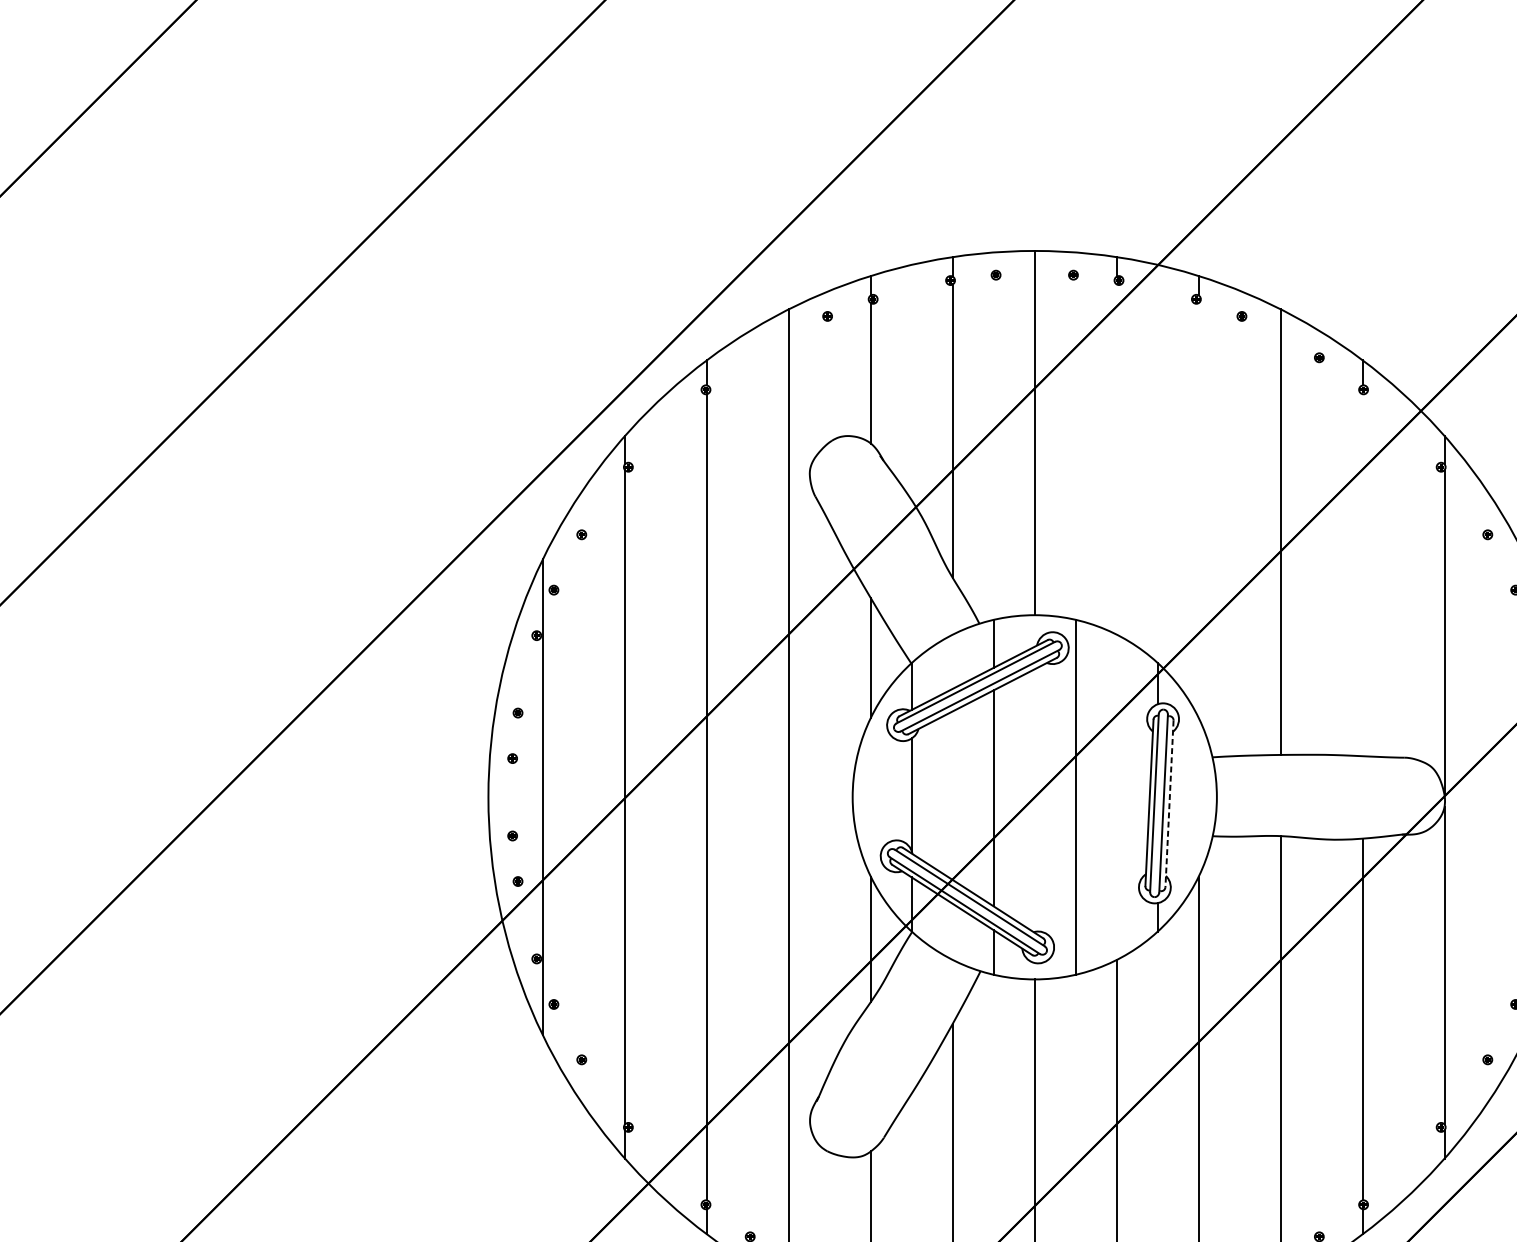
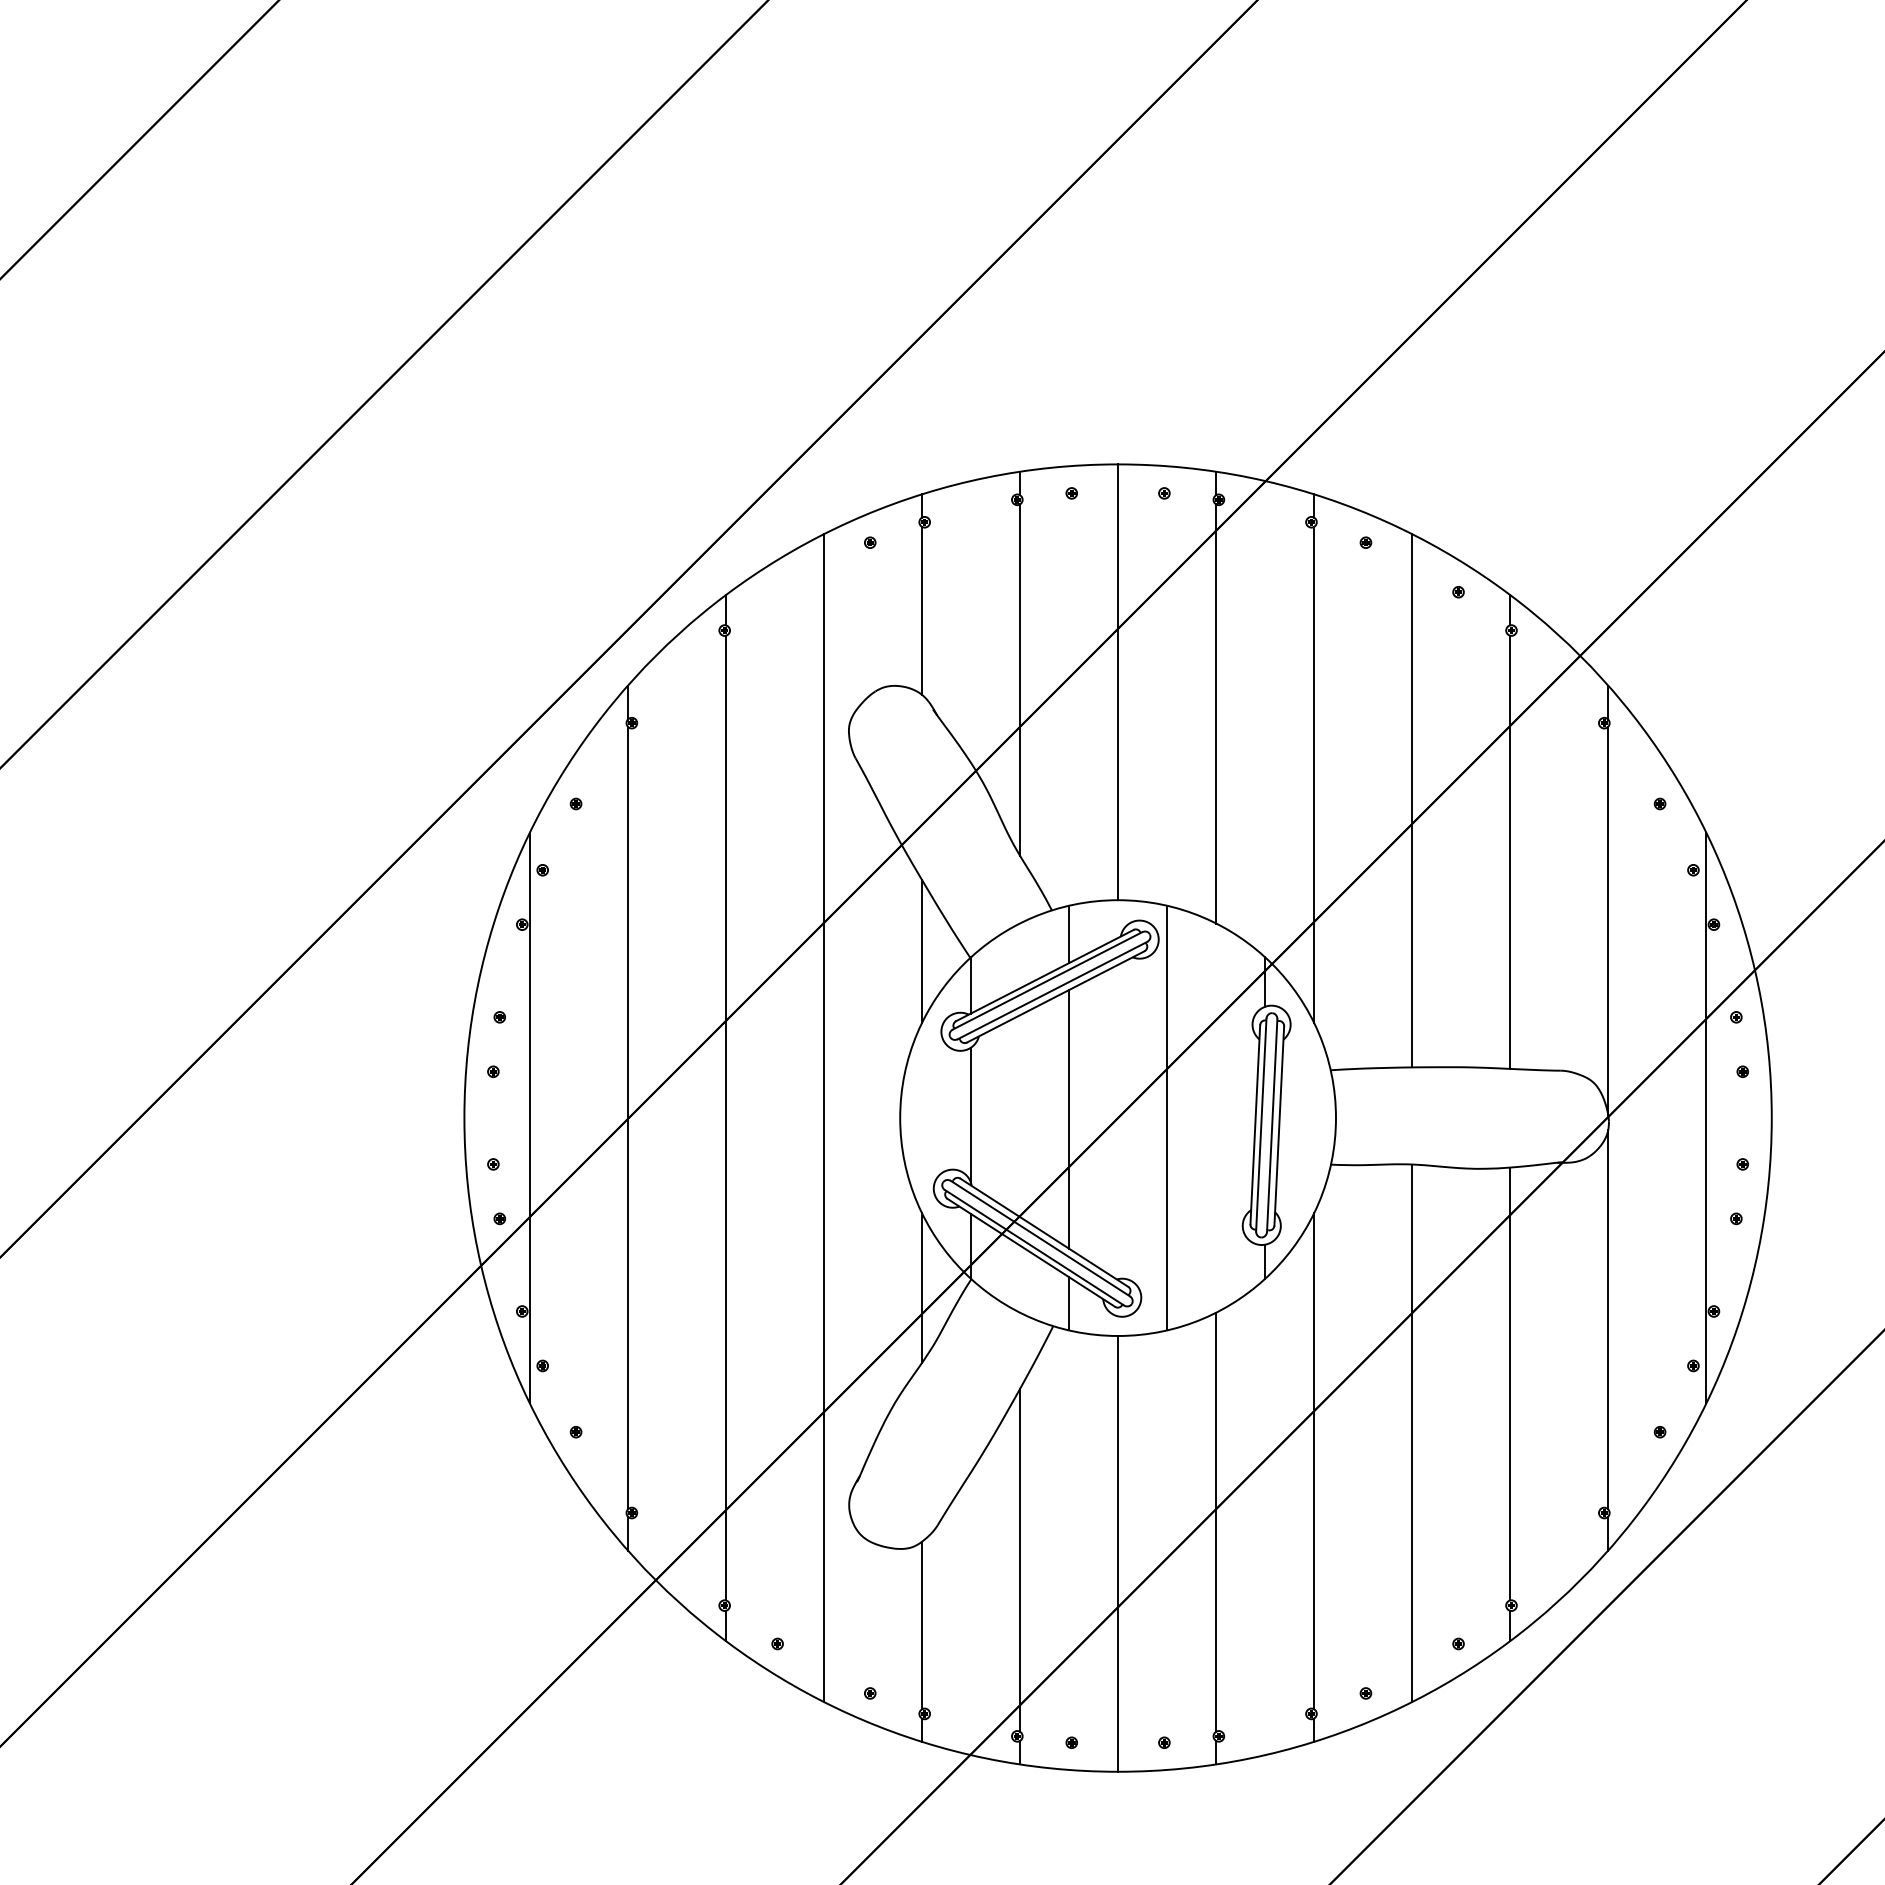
line: (1117, 459) -> (1216, 713), added
line: (1198, 510) -> (1314, 774), added
line: (1362, 574) -> (1510, 851), added
line: (1169, 804) -> (1279, 1126), dashed -> solid

